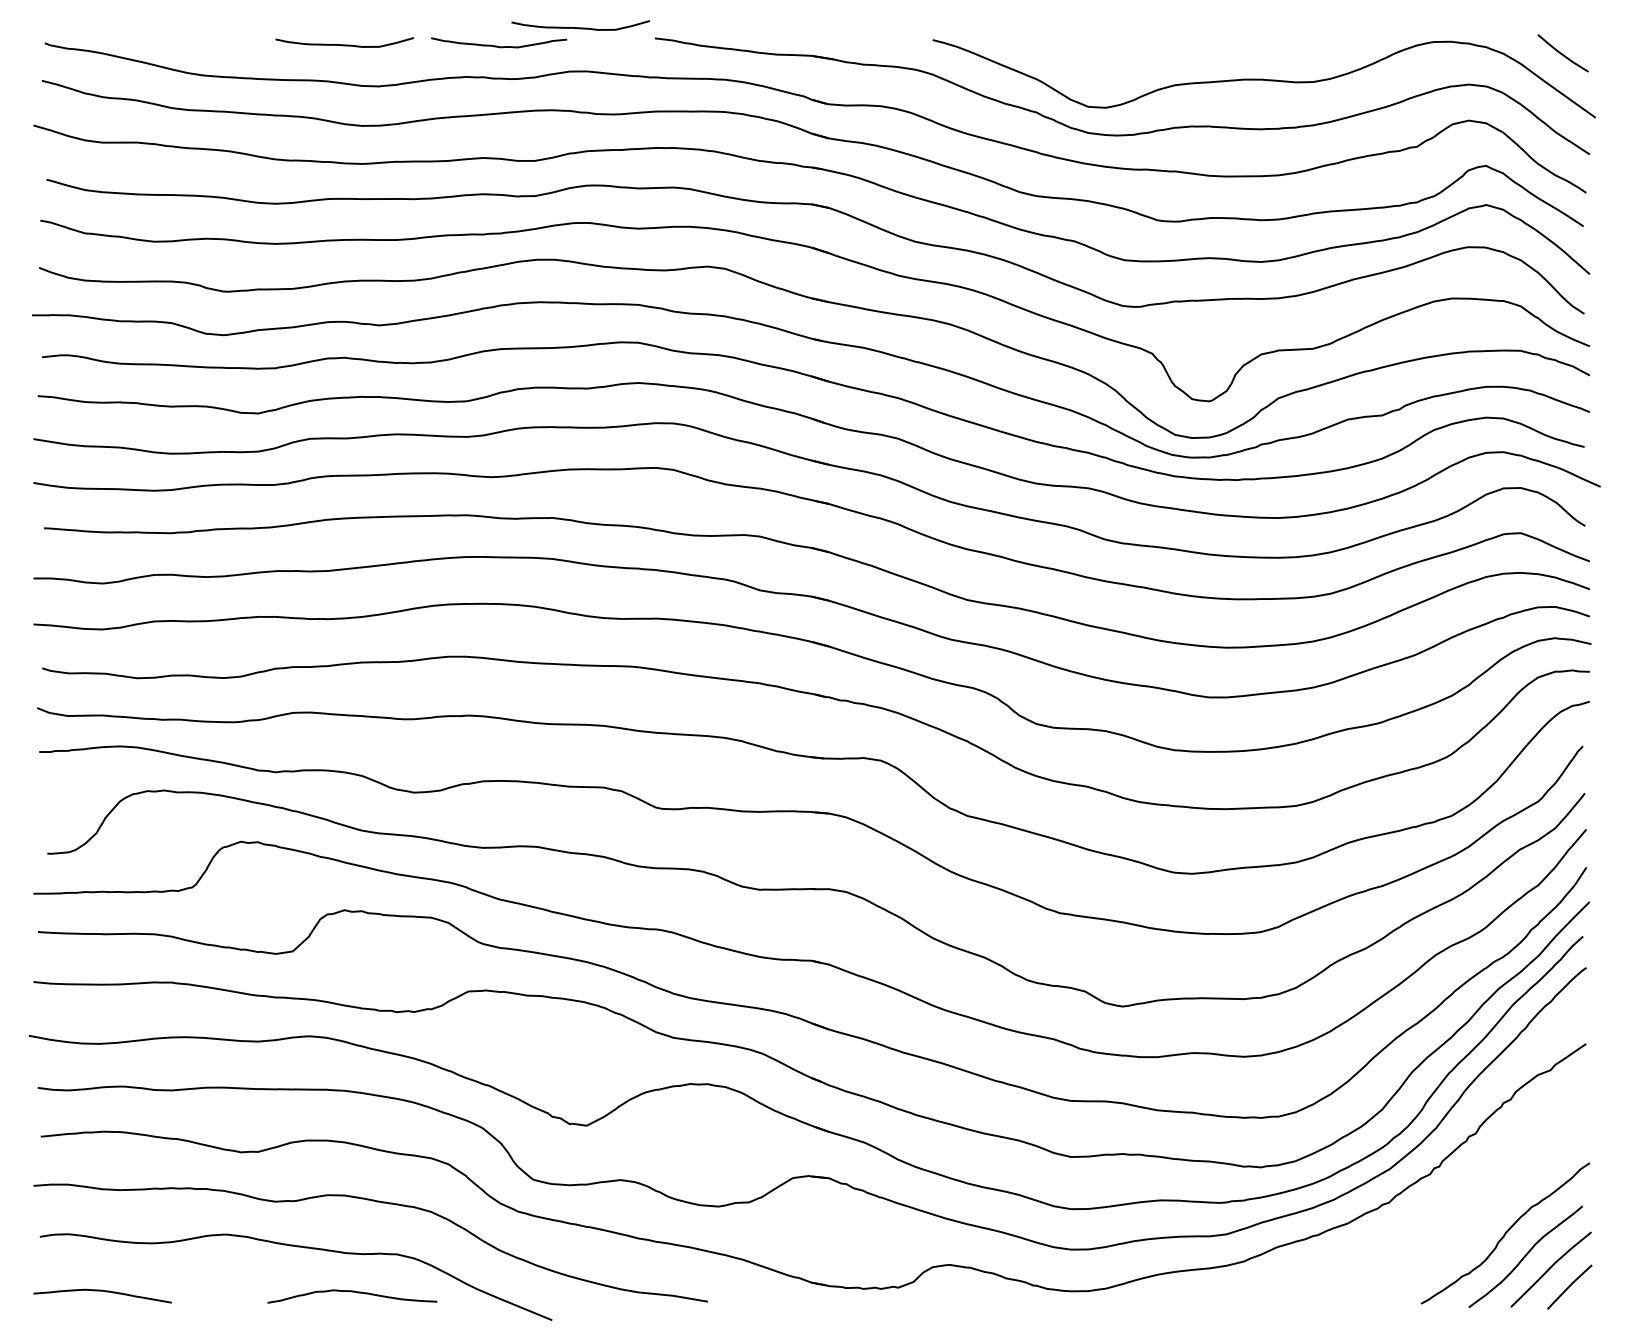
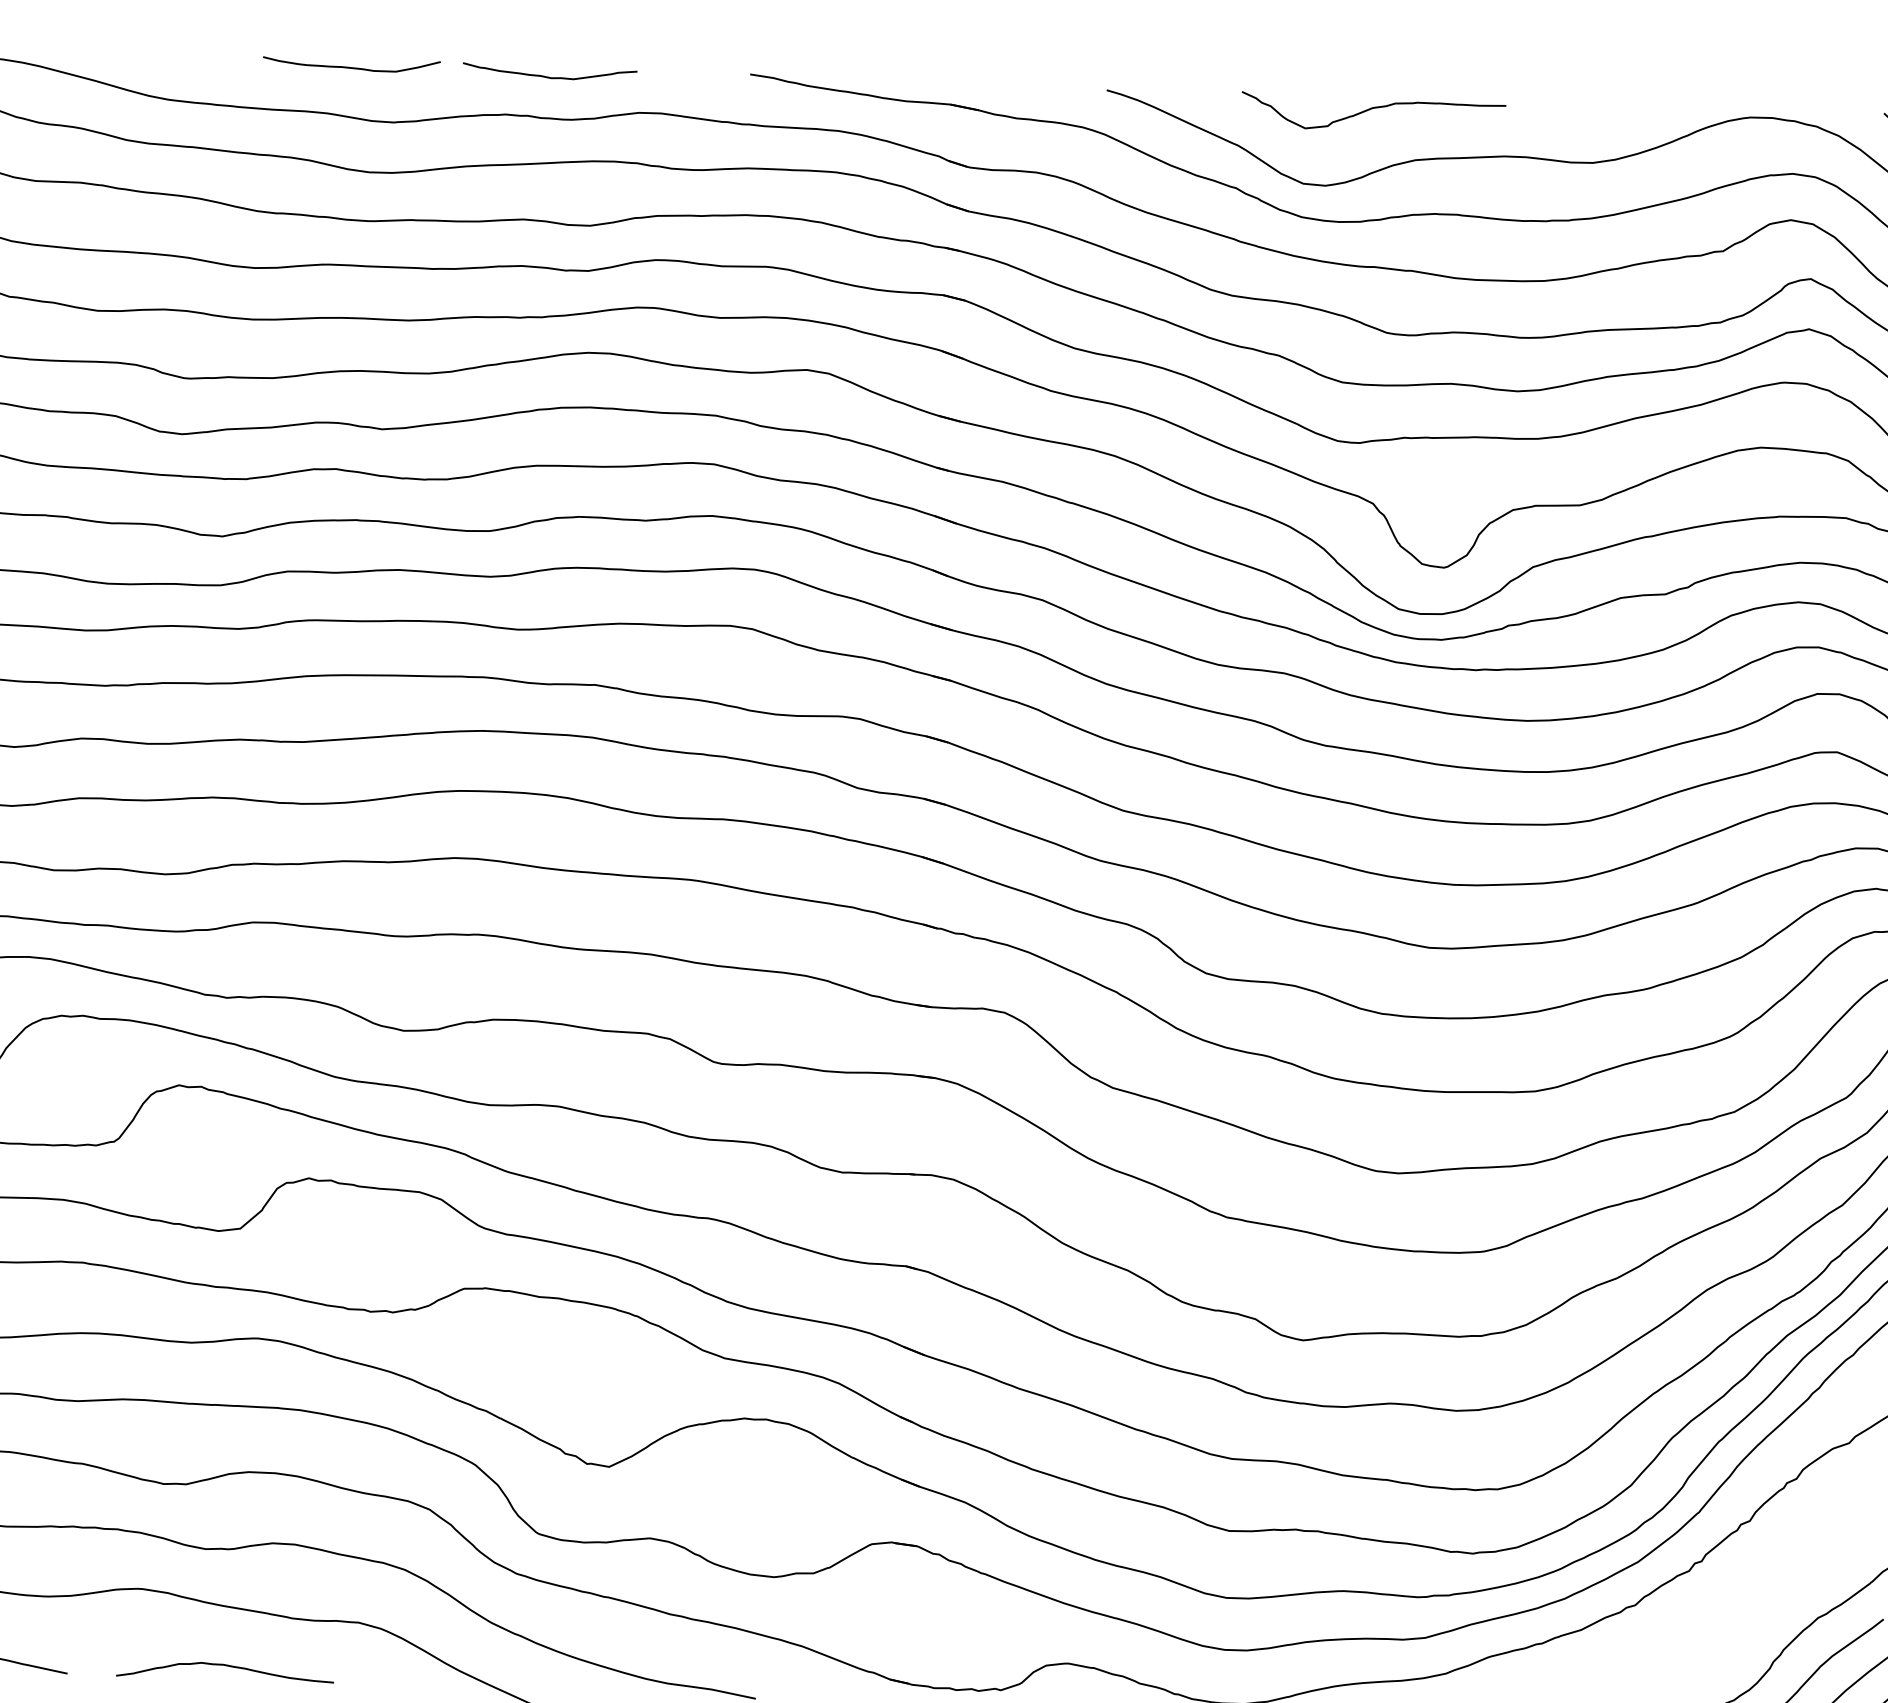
curve: (580, 27) -> (655, 56), removed
curve: (1139, 47) -> (1371, 110), added
curve: (352, 1292) -> (225, 1666), moved

